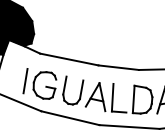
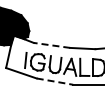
line: (68, 59) -> (51, 45), solid -> dashed
line: (71, 118) -> (55, 81), solid -> dashed

